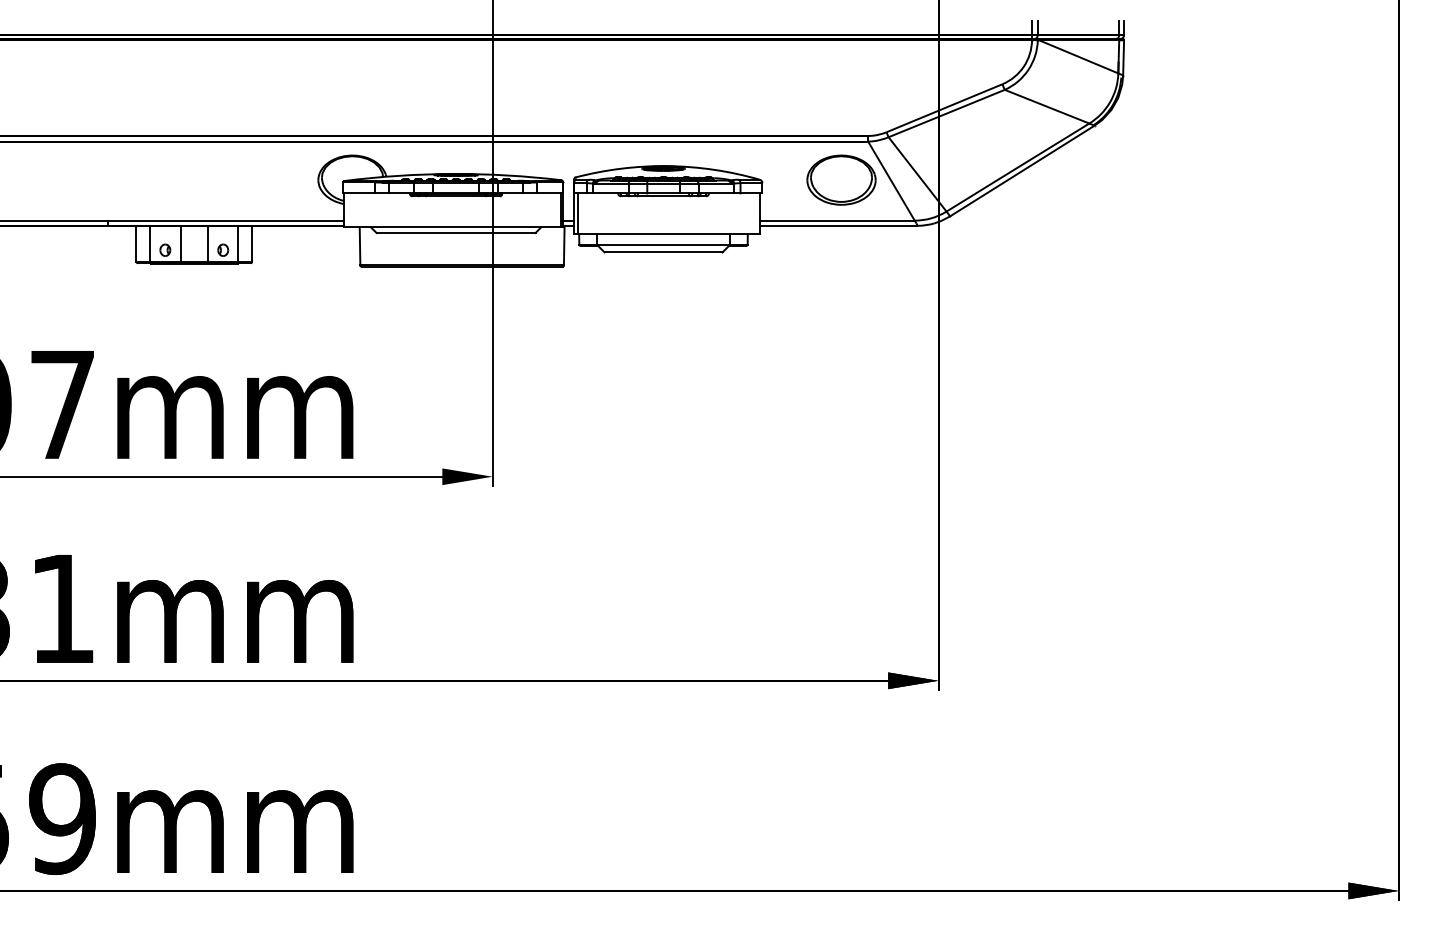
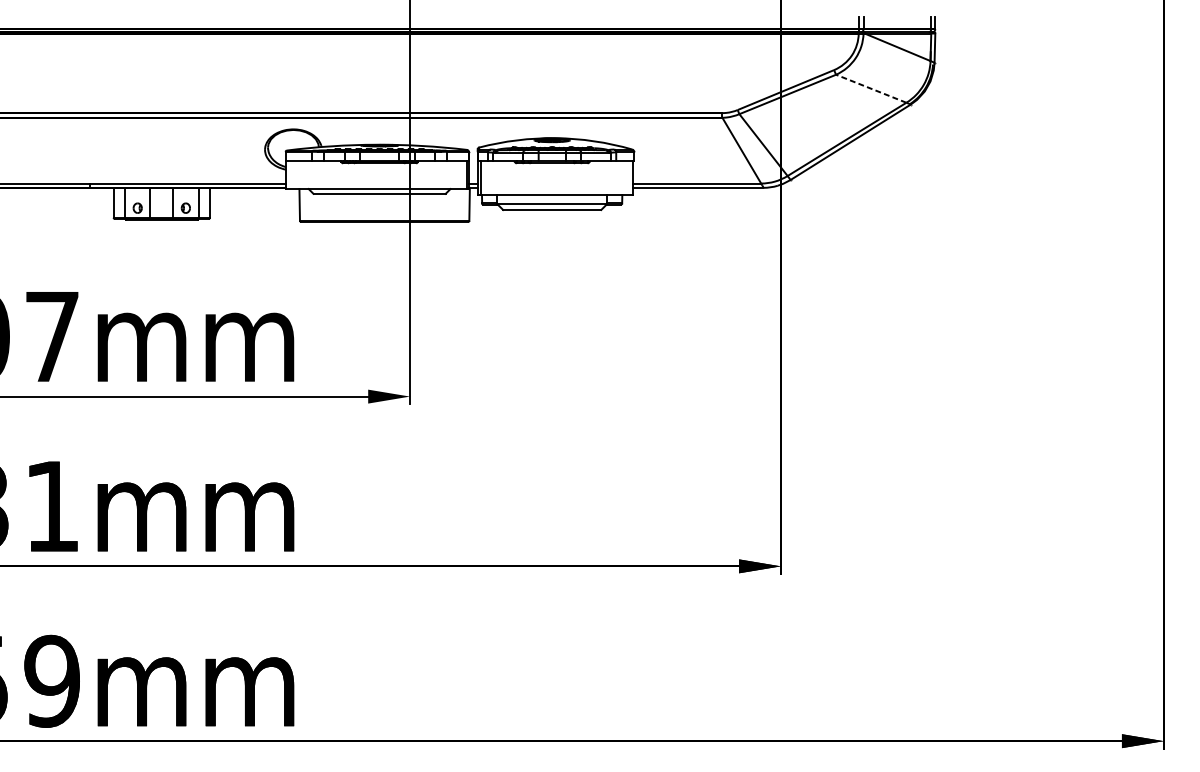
line: (1047, 106) -> (871, 88), solid -> dashed
part: (841, 179) -> (700, 149), removed

